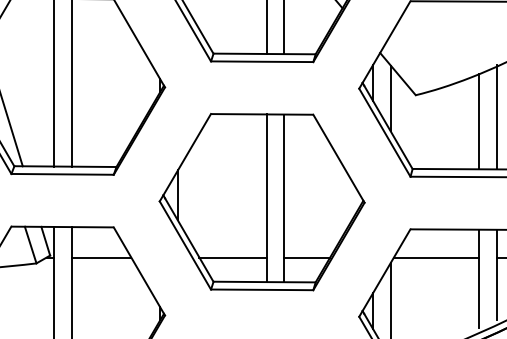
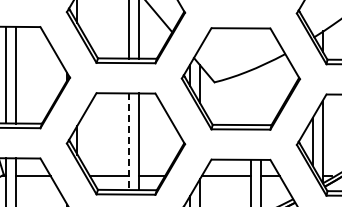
line: (497, 118) -> (261, 95), removed
line: (479, 121) -> (251, 97), removed
line: (266, 199) -> (128, 142), solid -> dashed

